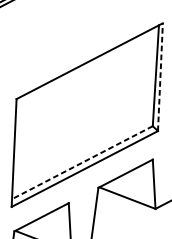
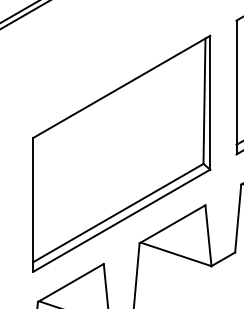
line: (160, 77) -> (210, 102), dashed -> solid
line: (81, 163) -> (117, 213), dashed -> solid

